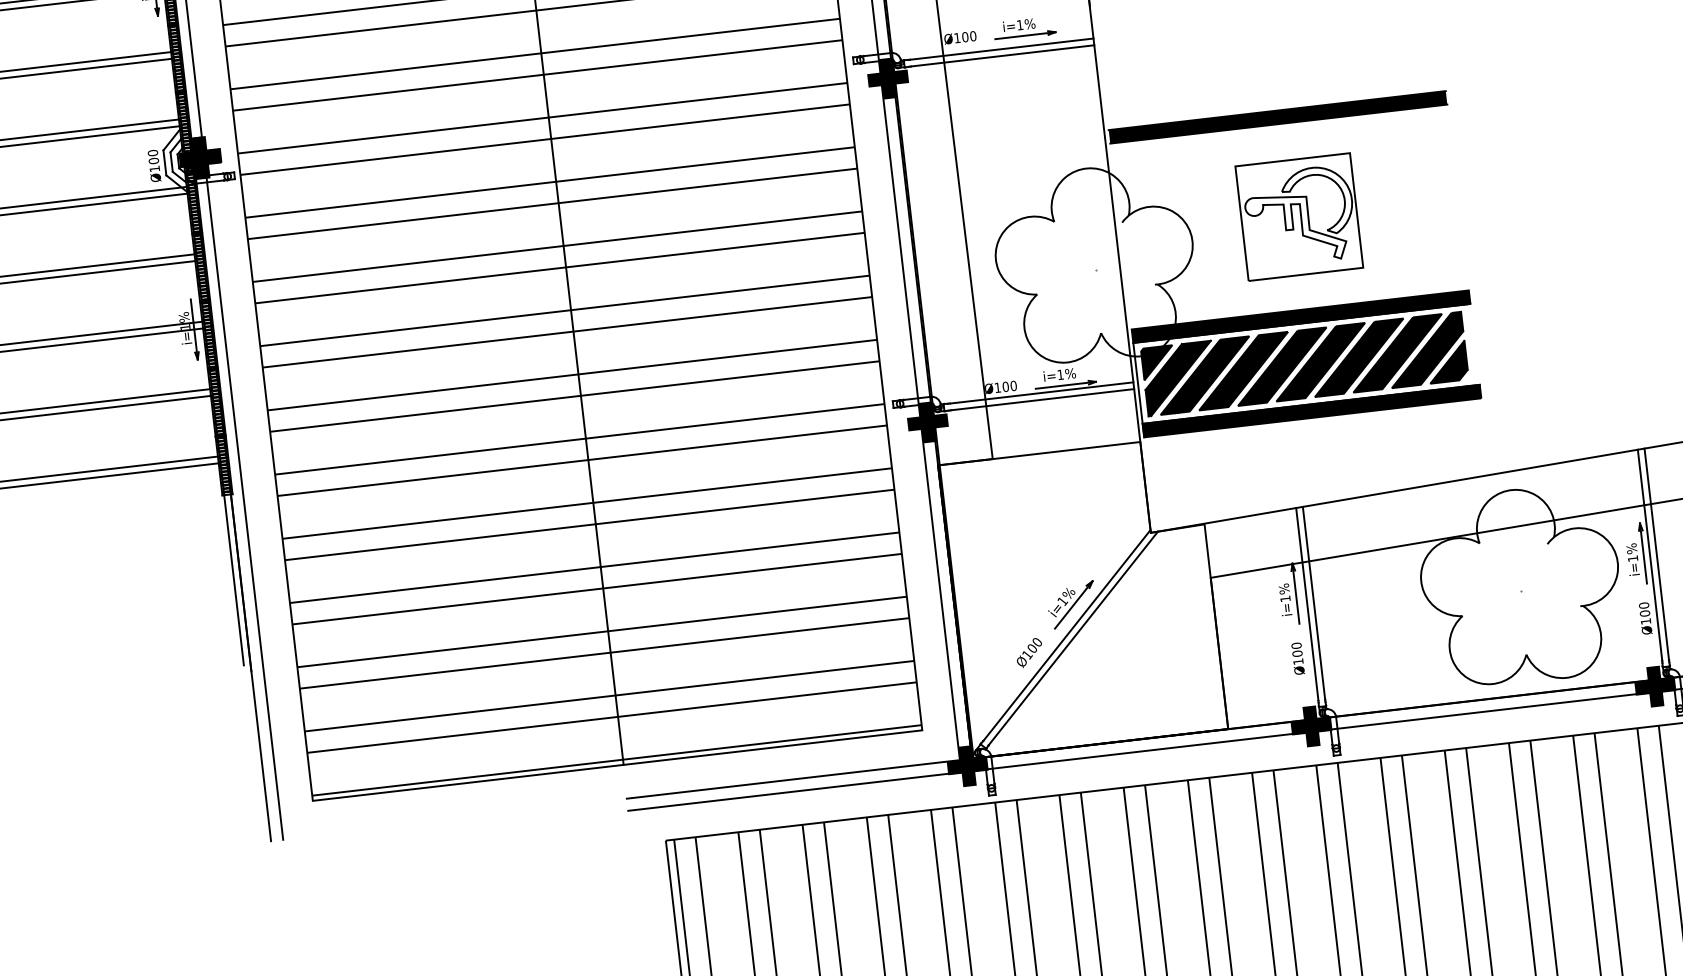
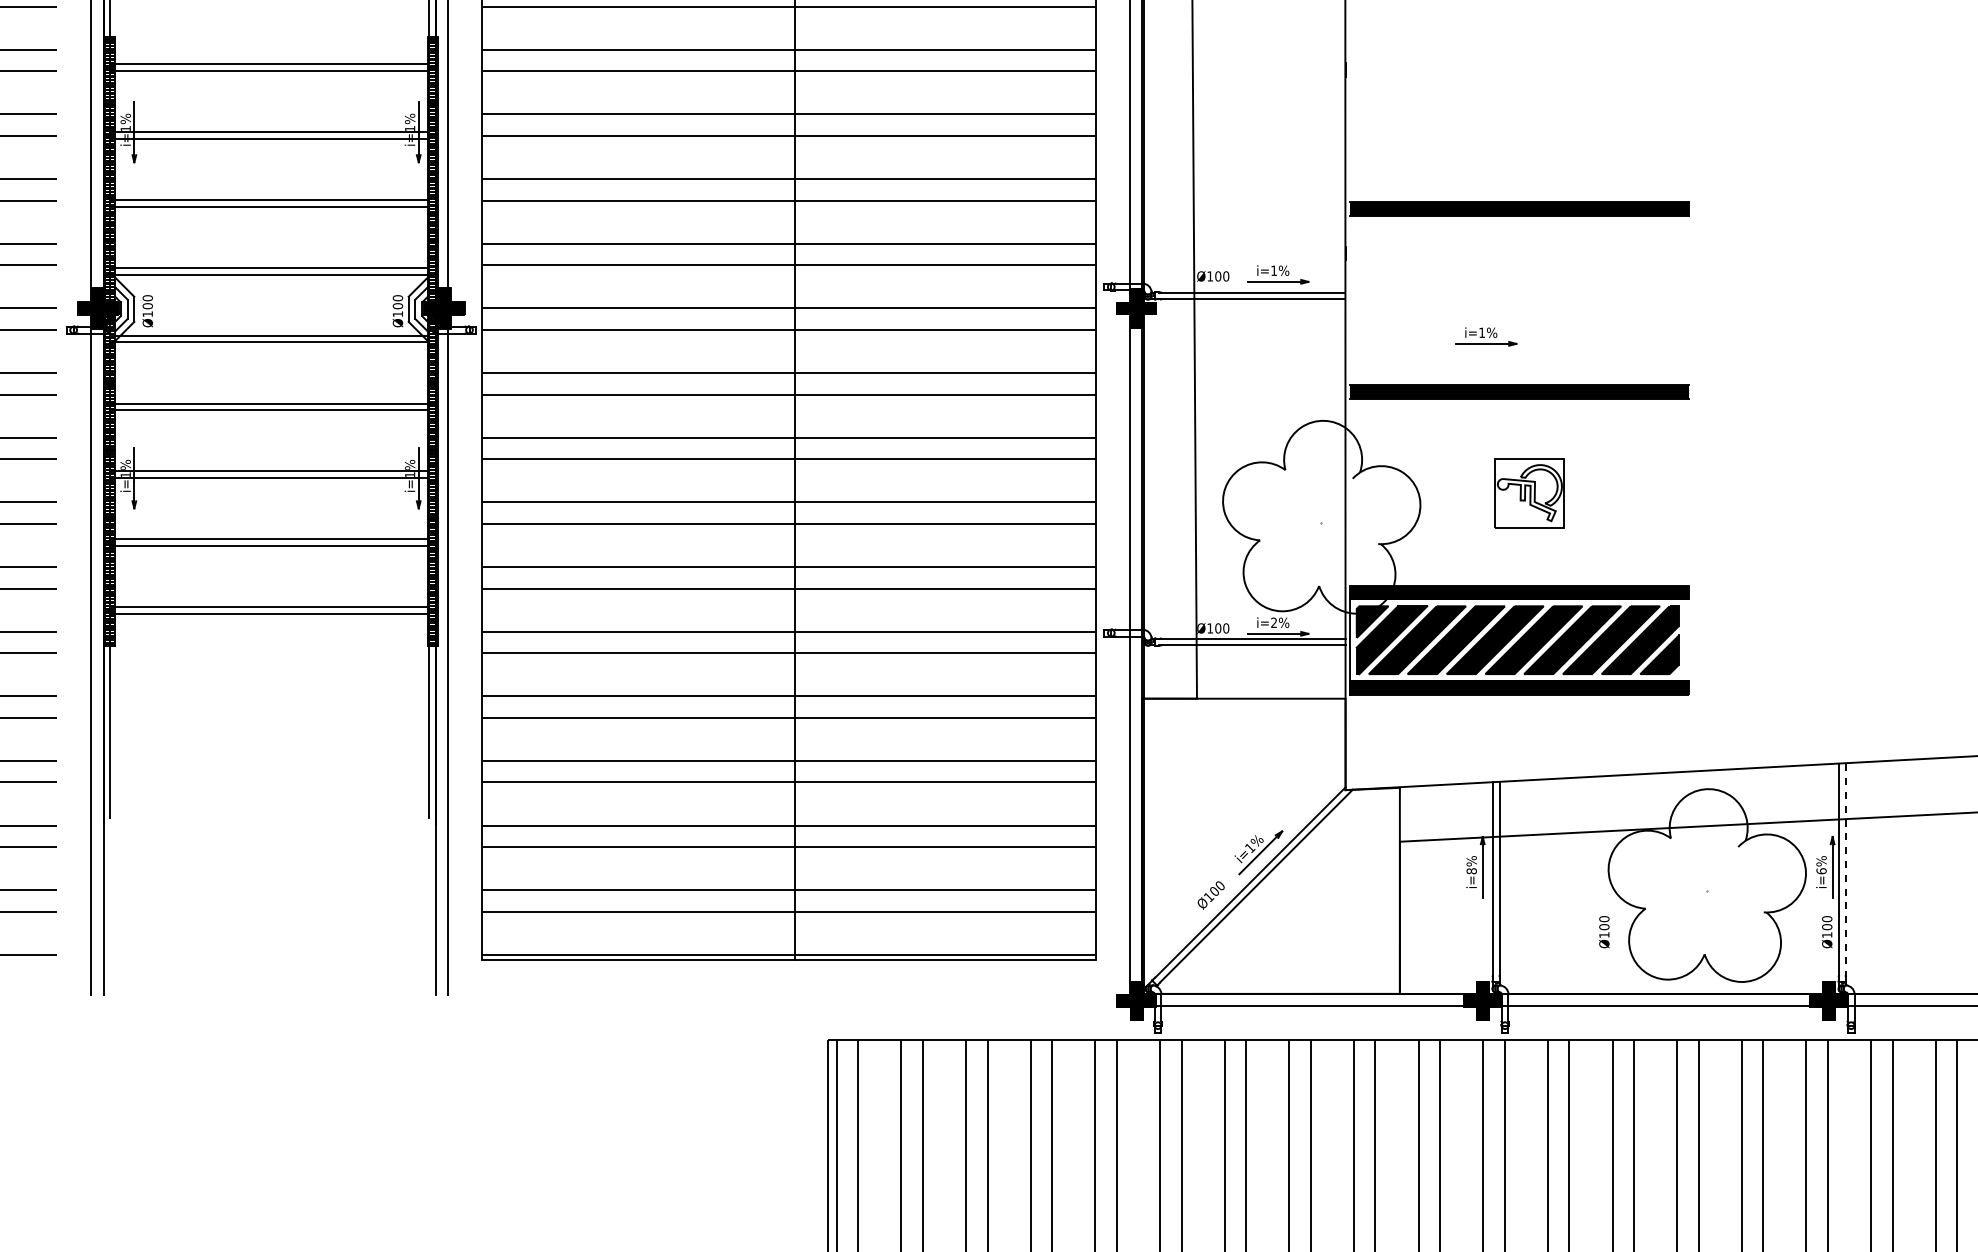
part: (1238, 66) -> (1486, 336), added
part: (1299, 217) -> (1529, 493), size x0.6
text: (1059, 374) -> (1273, 622), i=1%%% -> i=2%%%
fill: (927, 422) -> (1136, 654), removed
line: (1656, 555) -> (1845, 870), solid -> dashed
text: (1632, 558) -> (1821, 871), i=1%%% -> i=6%%%
text: (1285, 599) -> (1471, 871), i=1%%% -> i=8%%%
text: (1298, 659) -> (1604, 932), moved
line: (792, 779) -> (961, 994), removed
line: (794, 791) -> (961, 1006), removed

